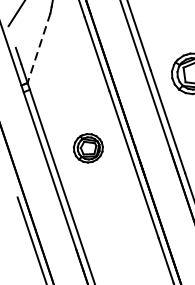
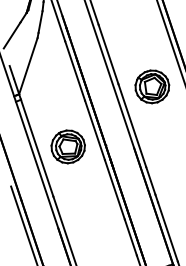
line: (39, 48) -> (28, 66), dashed -> solid
part: (87, 147) -> (67, 146), size x1.43

